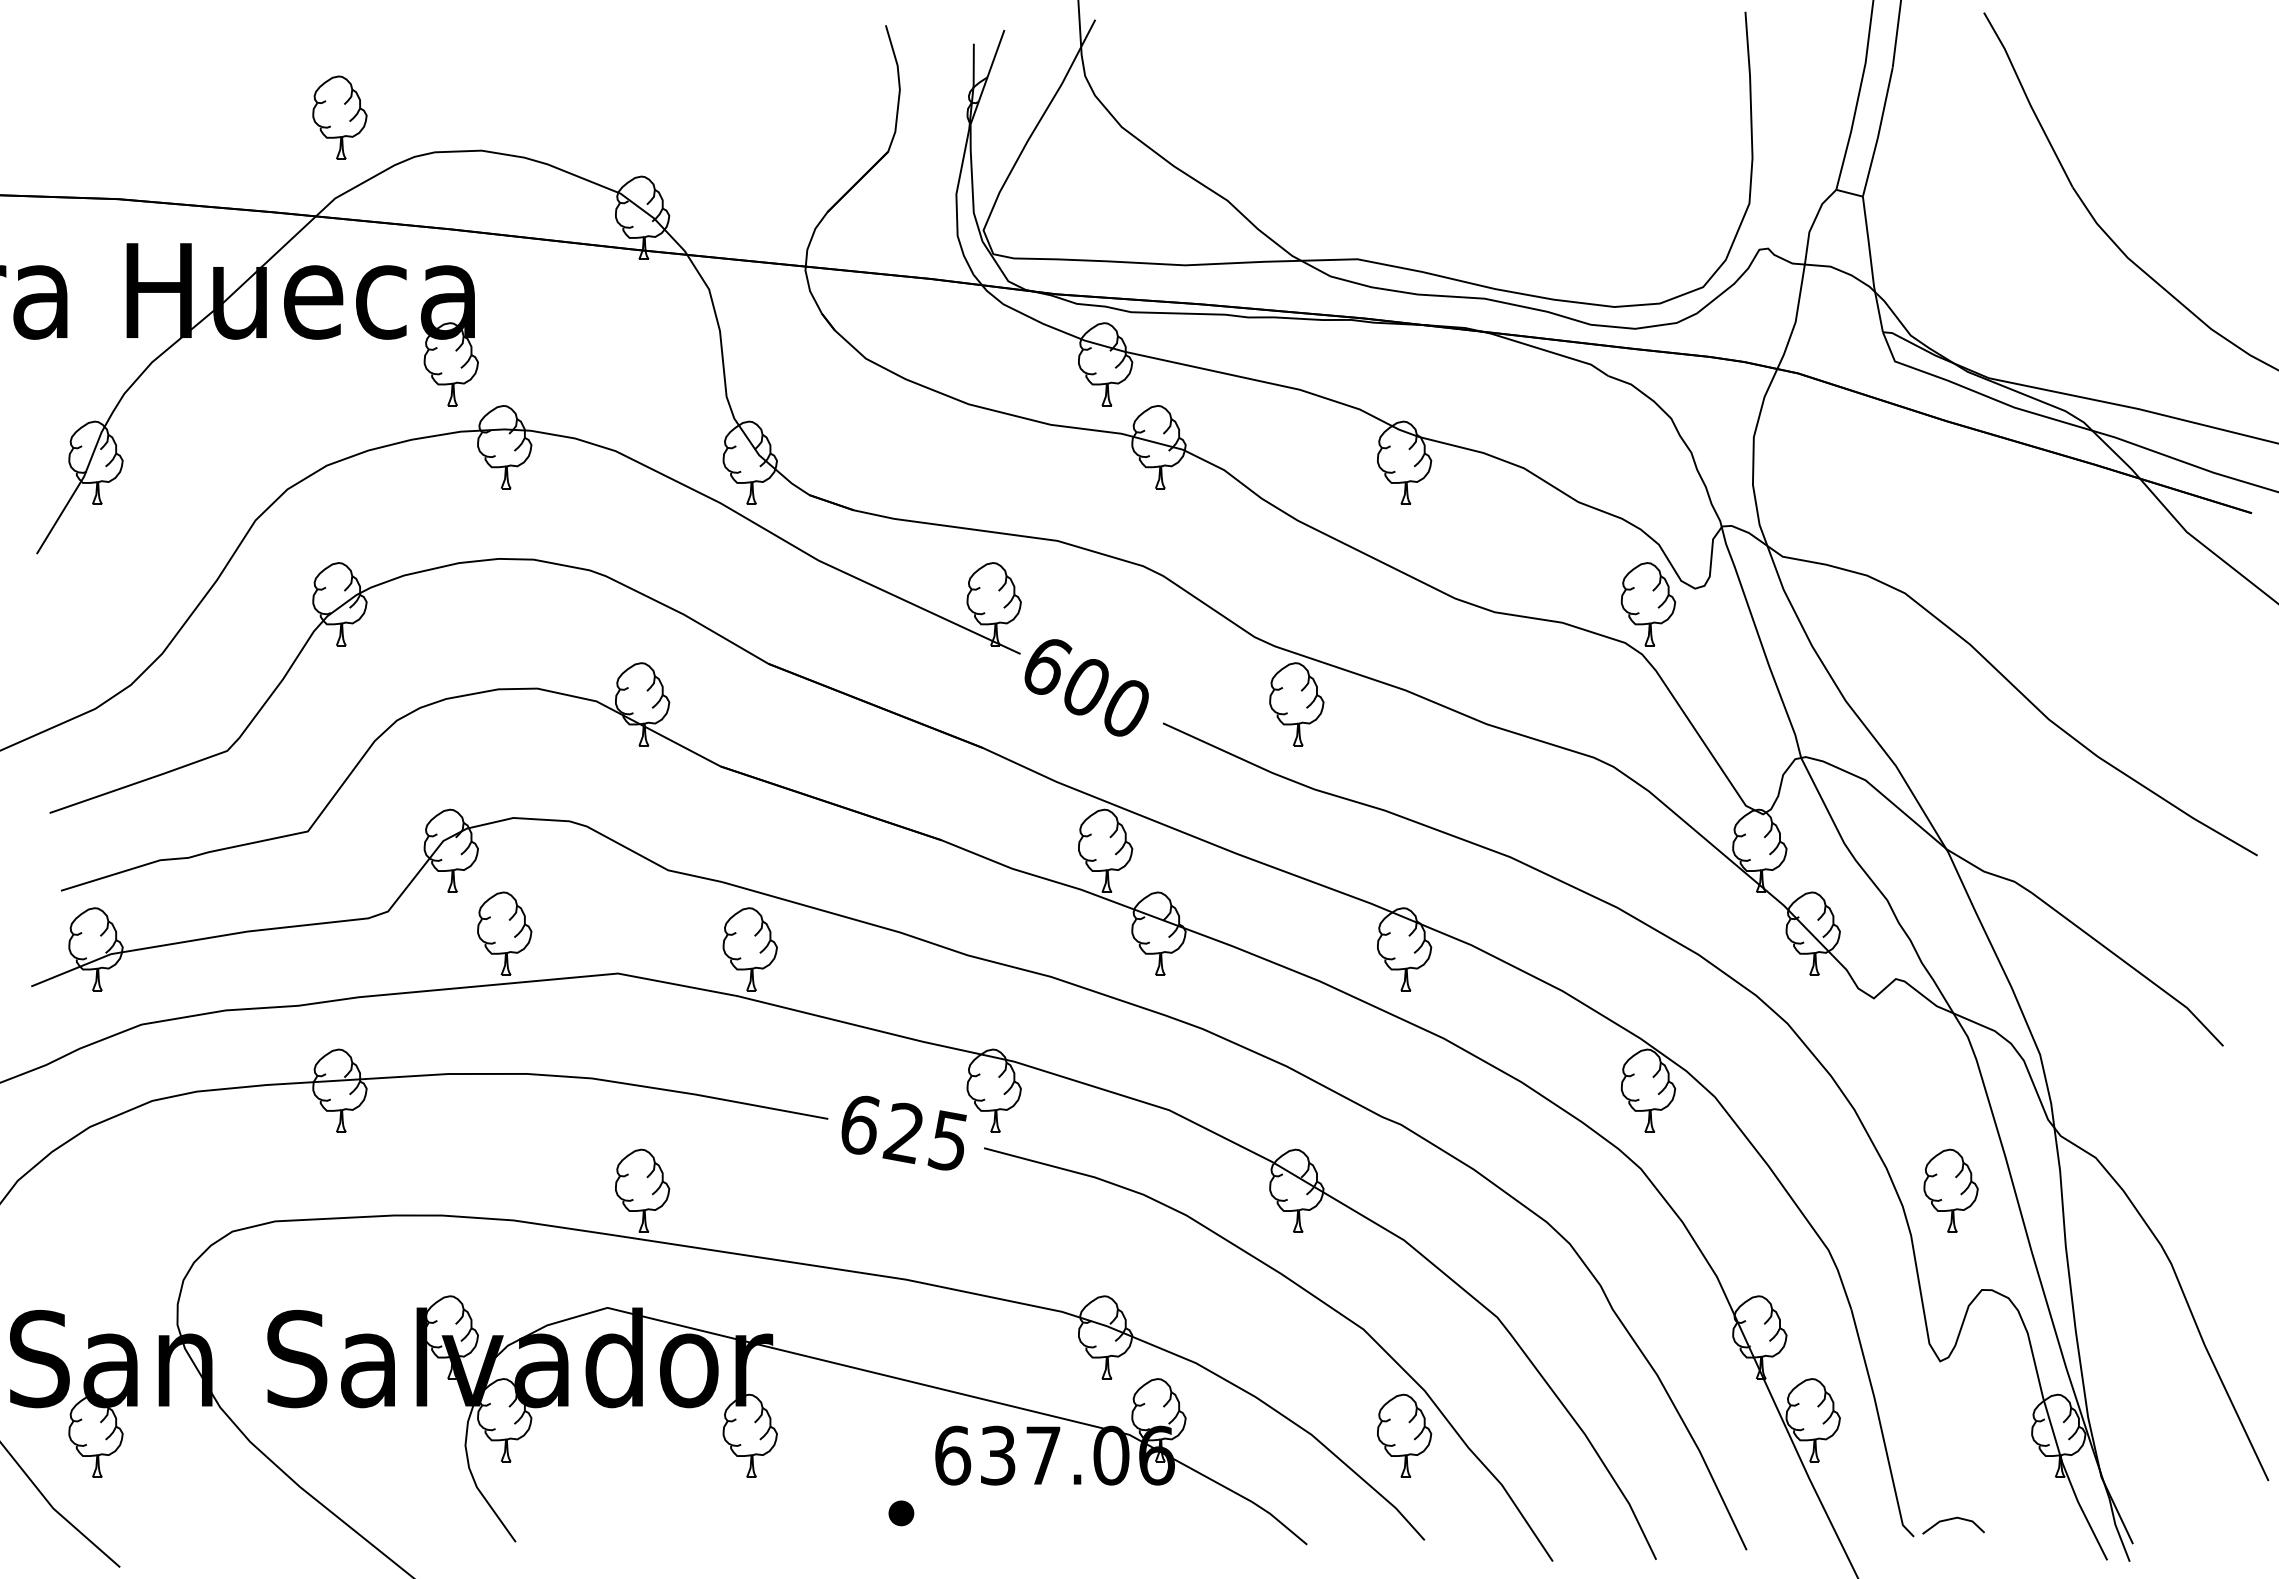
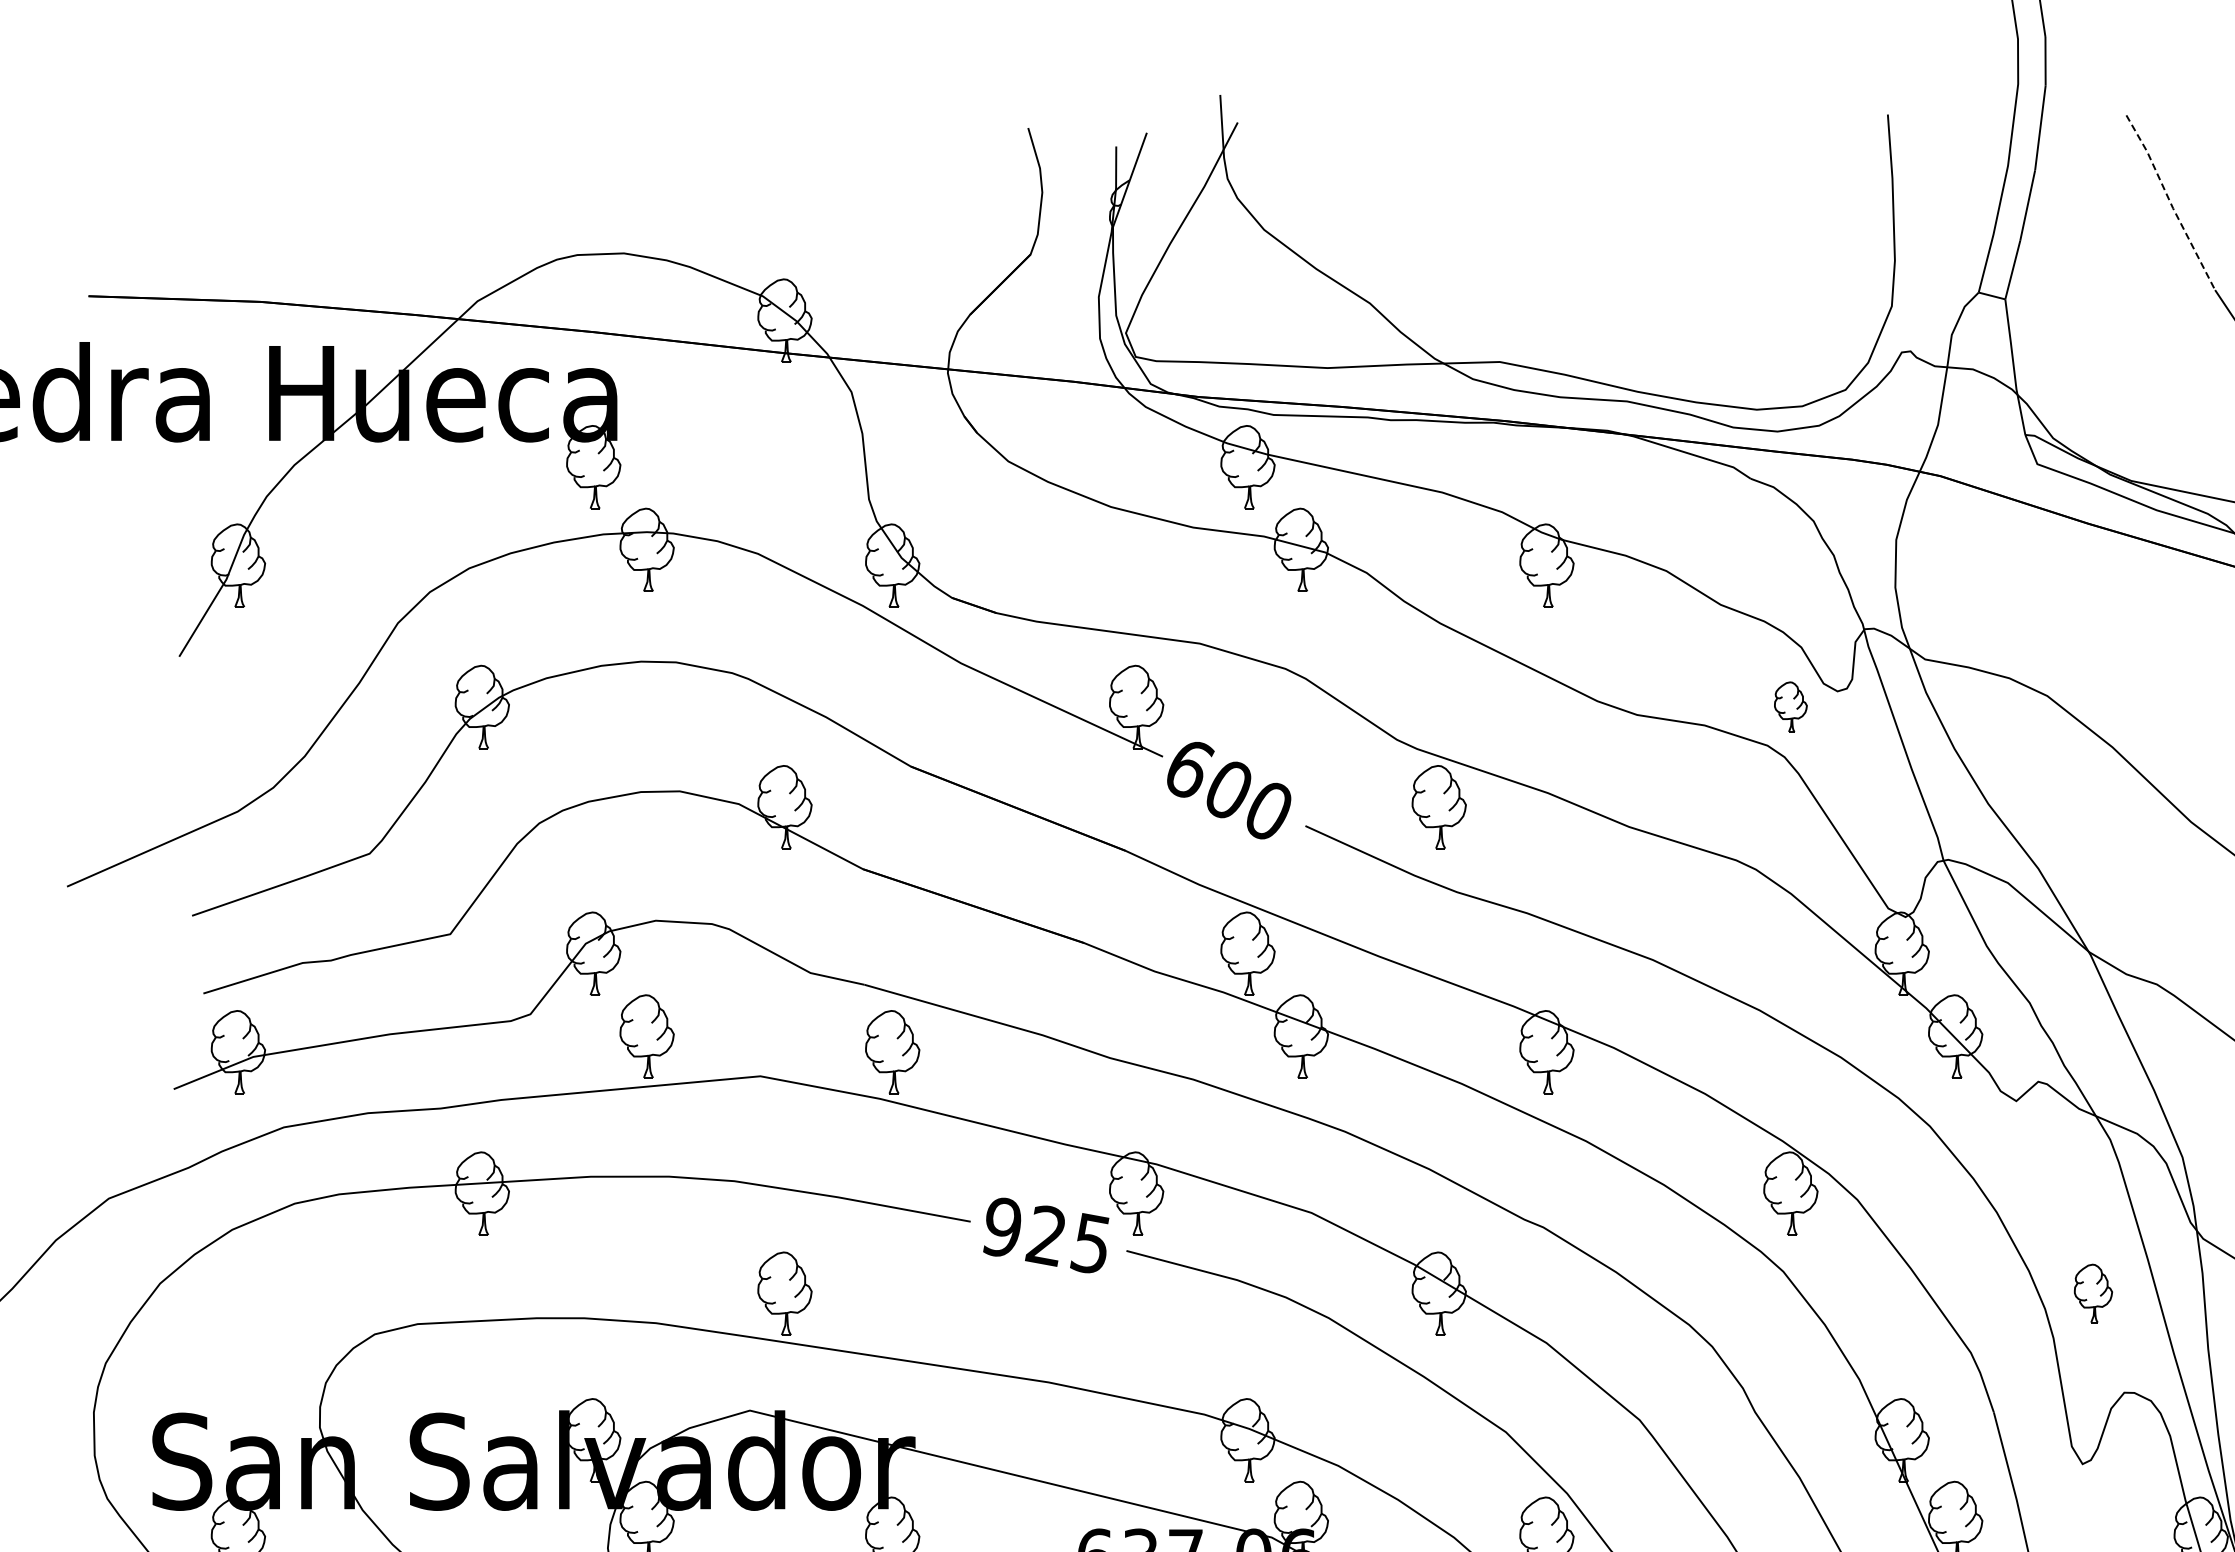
line: (2028, 100) -> (2170, 203), solid -> dashed
part: (339, 117) -> (481, 220), removed
part: (1648, 604) -> (1790, 707), size x0.6
text: (859, 1124) -> (1001, 1227), 625 -> 925
part: (1950, 1190) -> (2092, 1293), size x0.7

